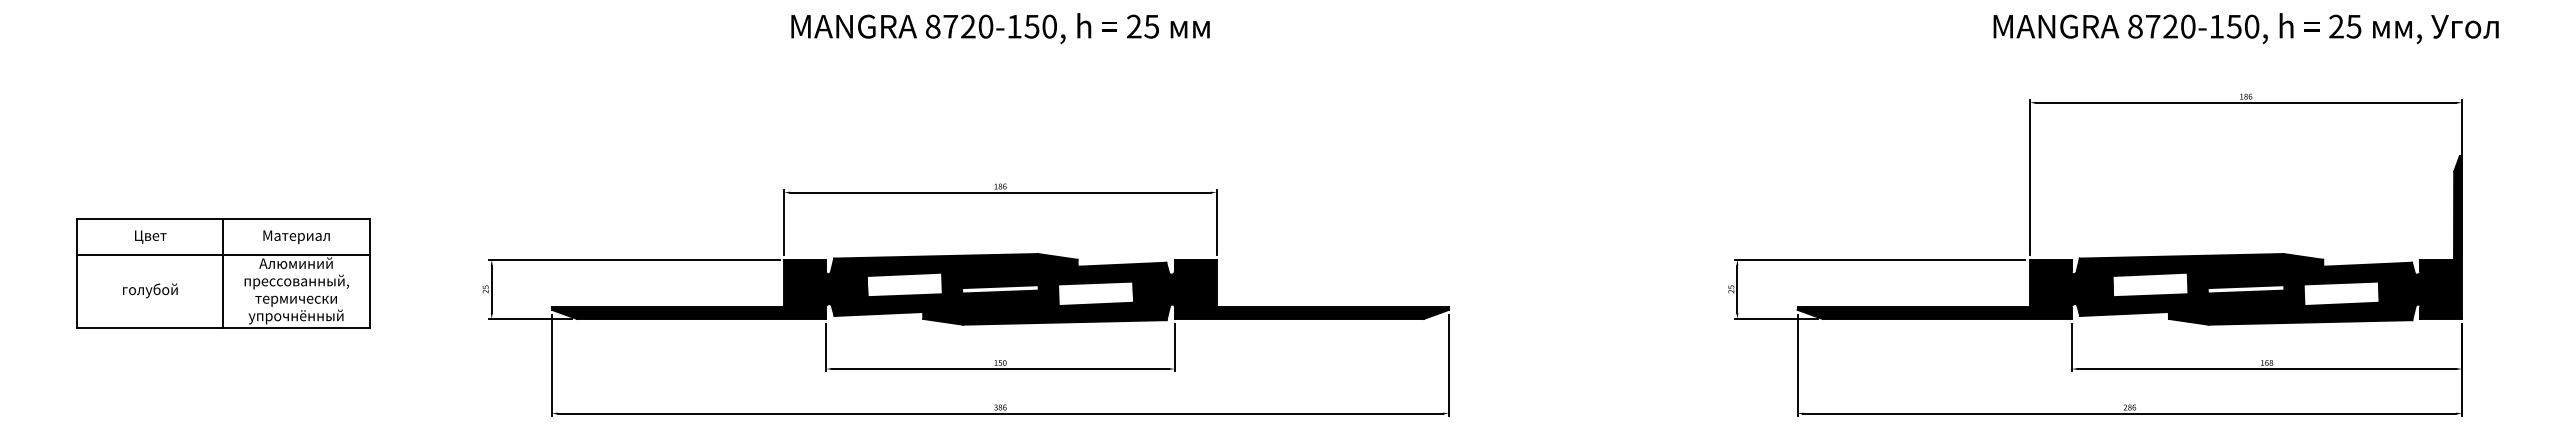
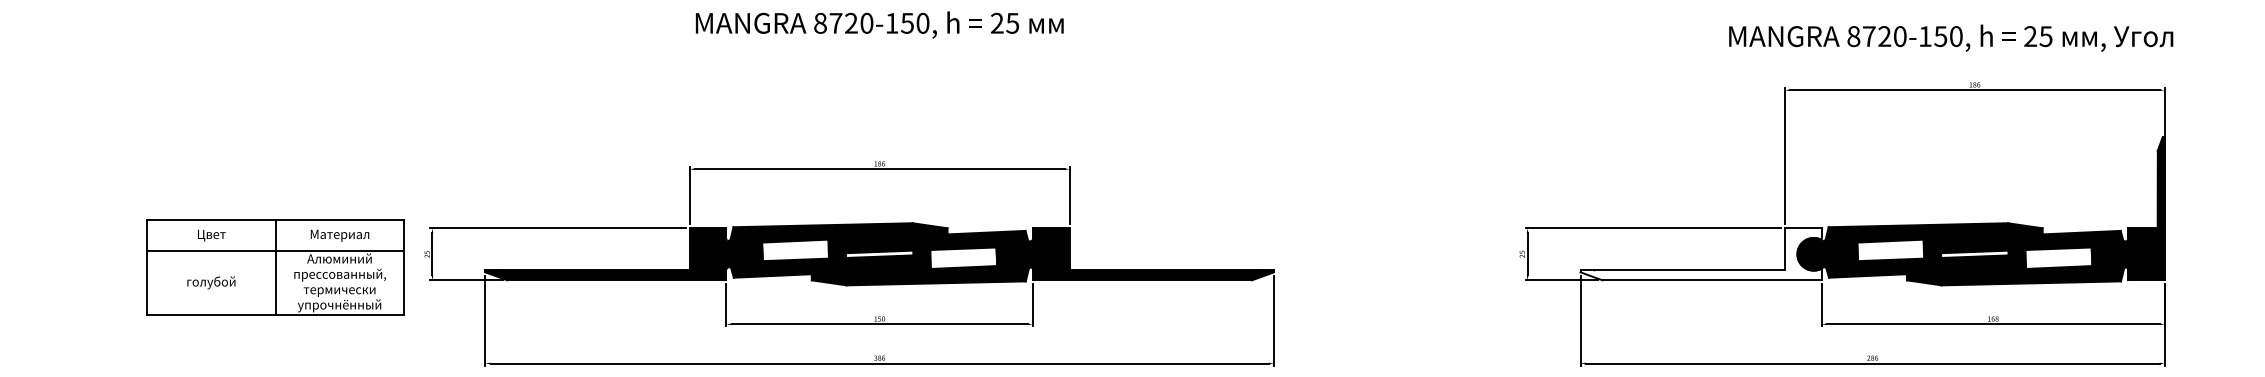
text: (2245, 28) -> (1950, 38), moved
part: (223, 273) -> (275, 267), moved
fill: (1934, 288) -> (1700, 253), removed

